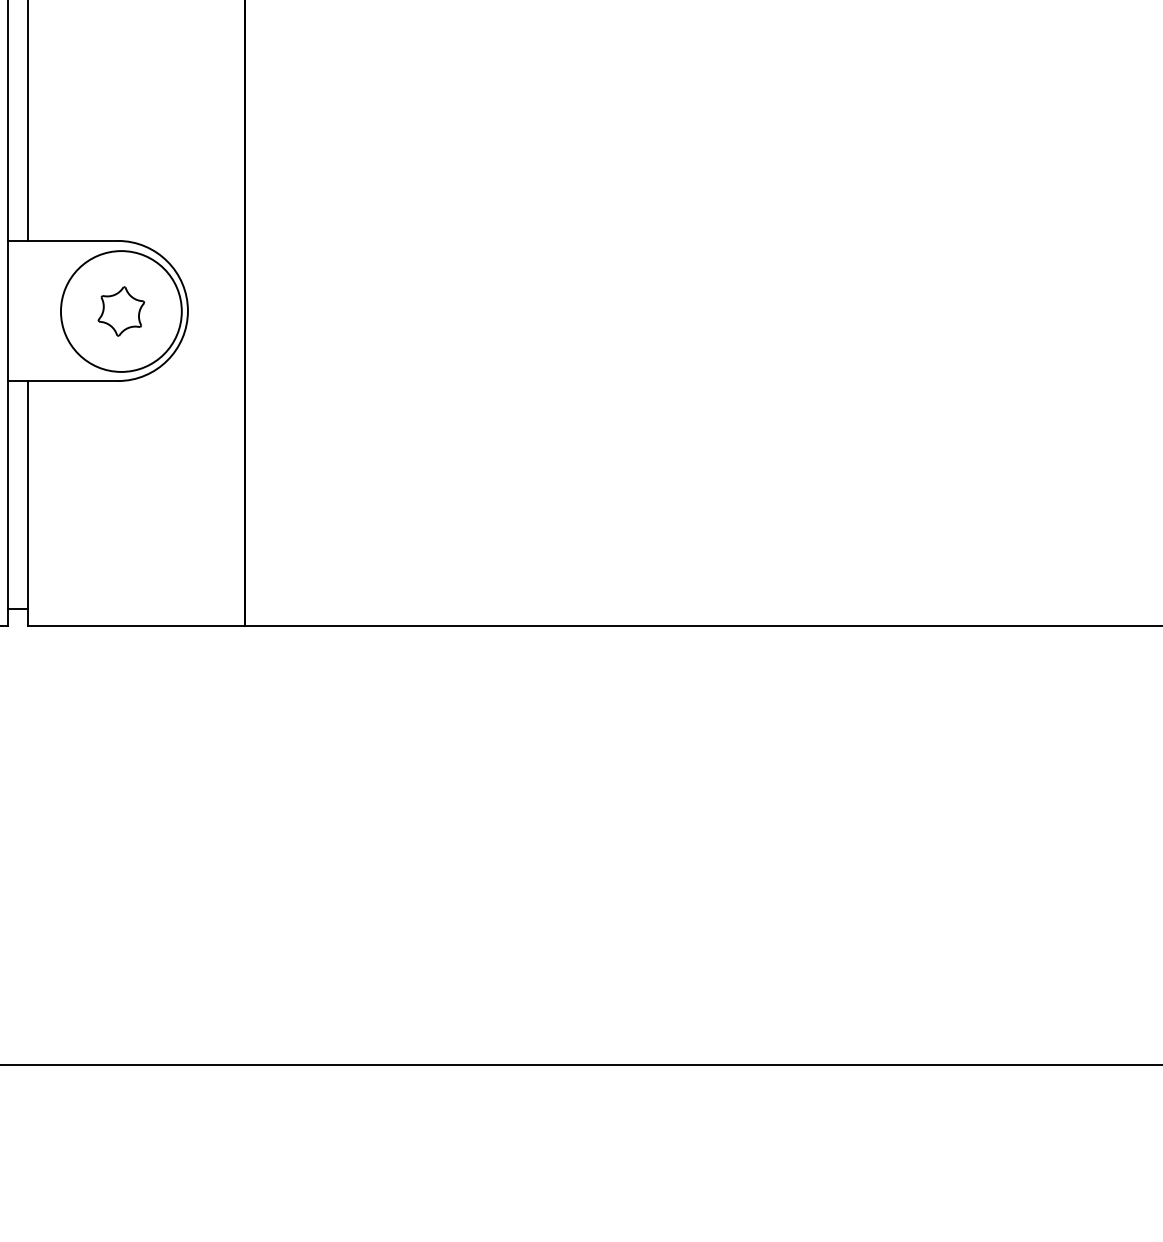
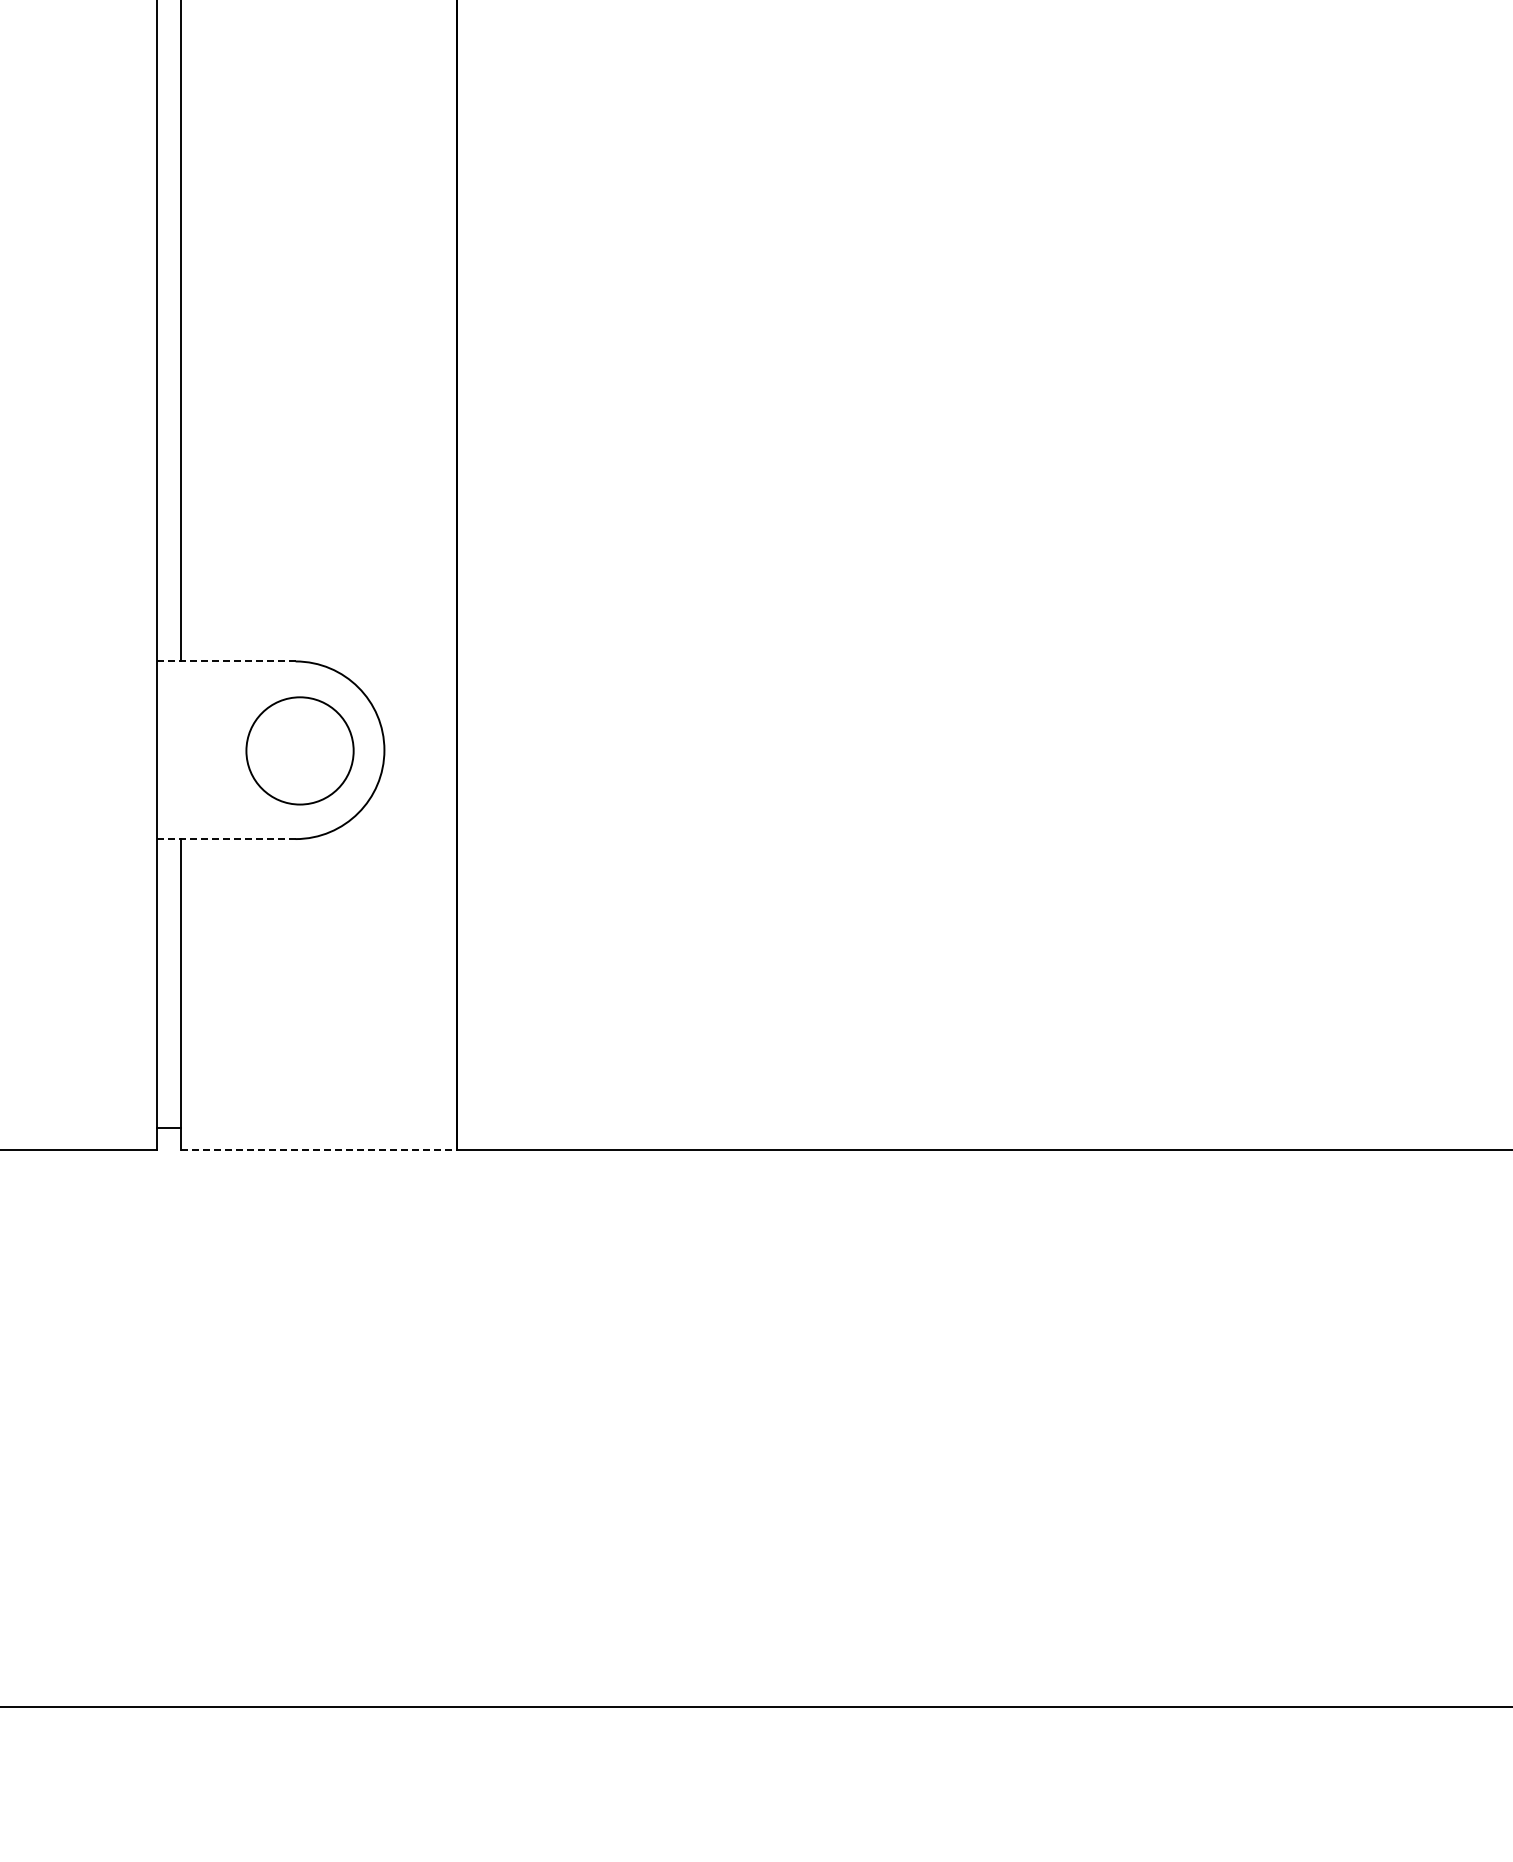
line: (63, 240) -> (226, 661), solid -> dashed
circle: (120, 311) -> (299, 750), size x0.7
part: (120, 311) -> (299, 750), removed
line: (62, 381) -> (225, 839), solid -> dashed
line: (135, 625) -> (318, 1149), solid -> dashed

